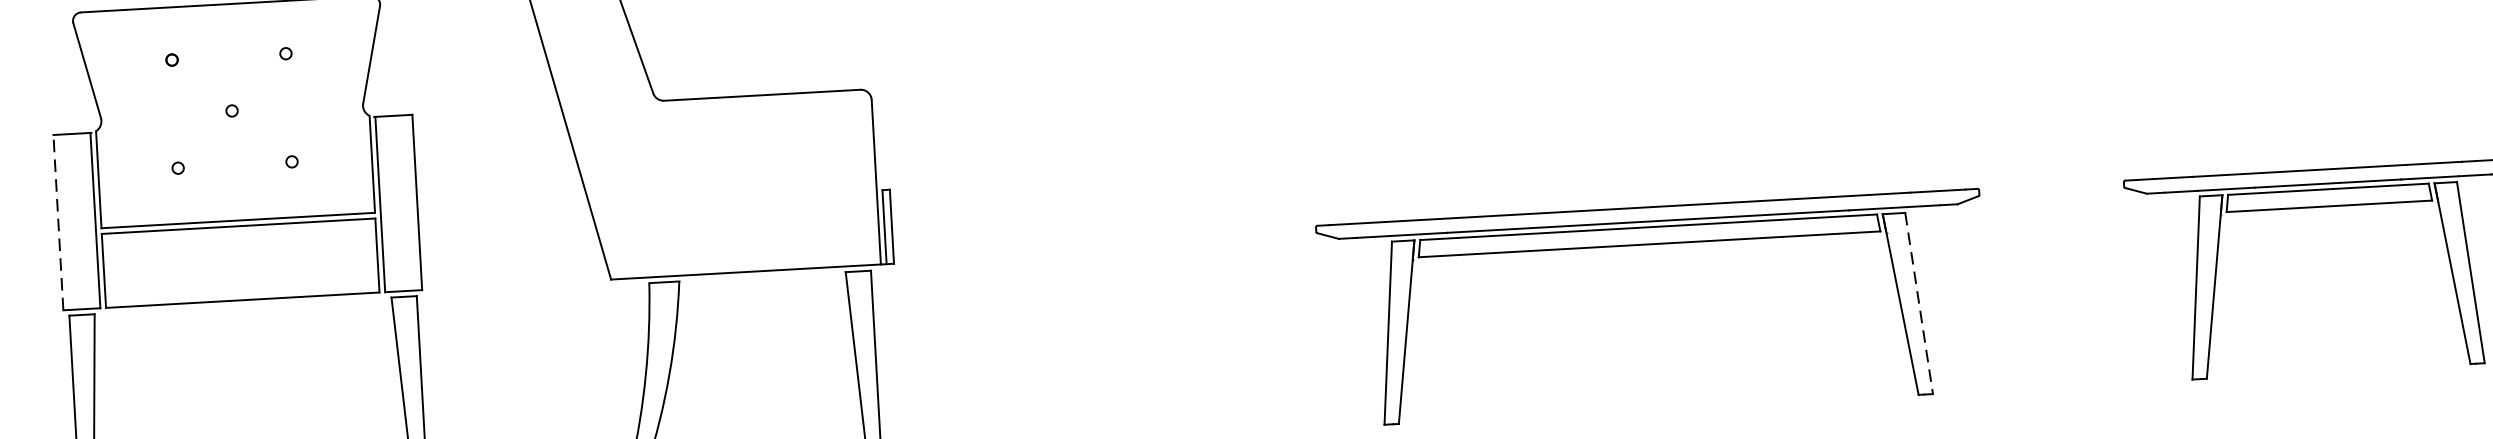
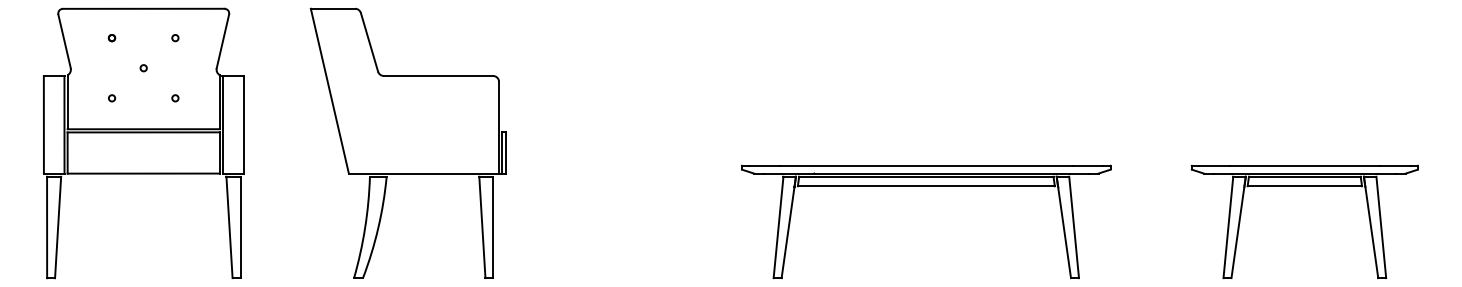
line: (57, 222) -> (43, 124), dashed -> solid
line: (1919, 303) -> (1074, 227), dashed -> solid

